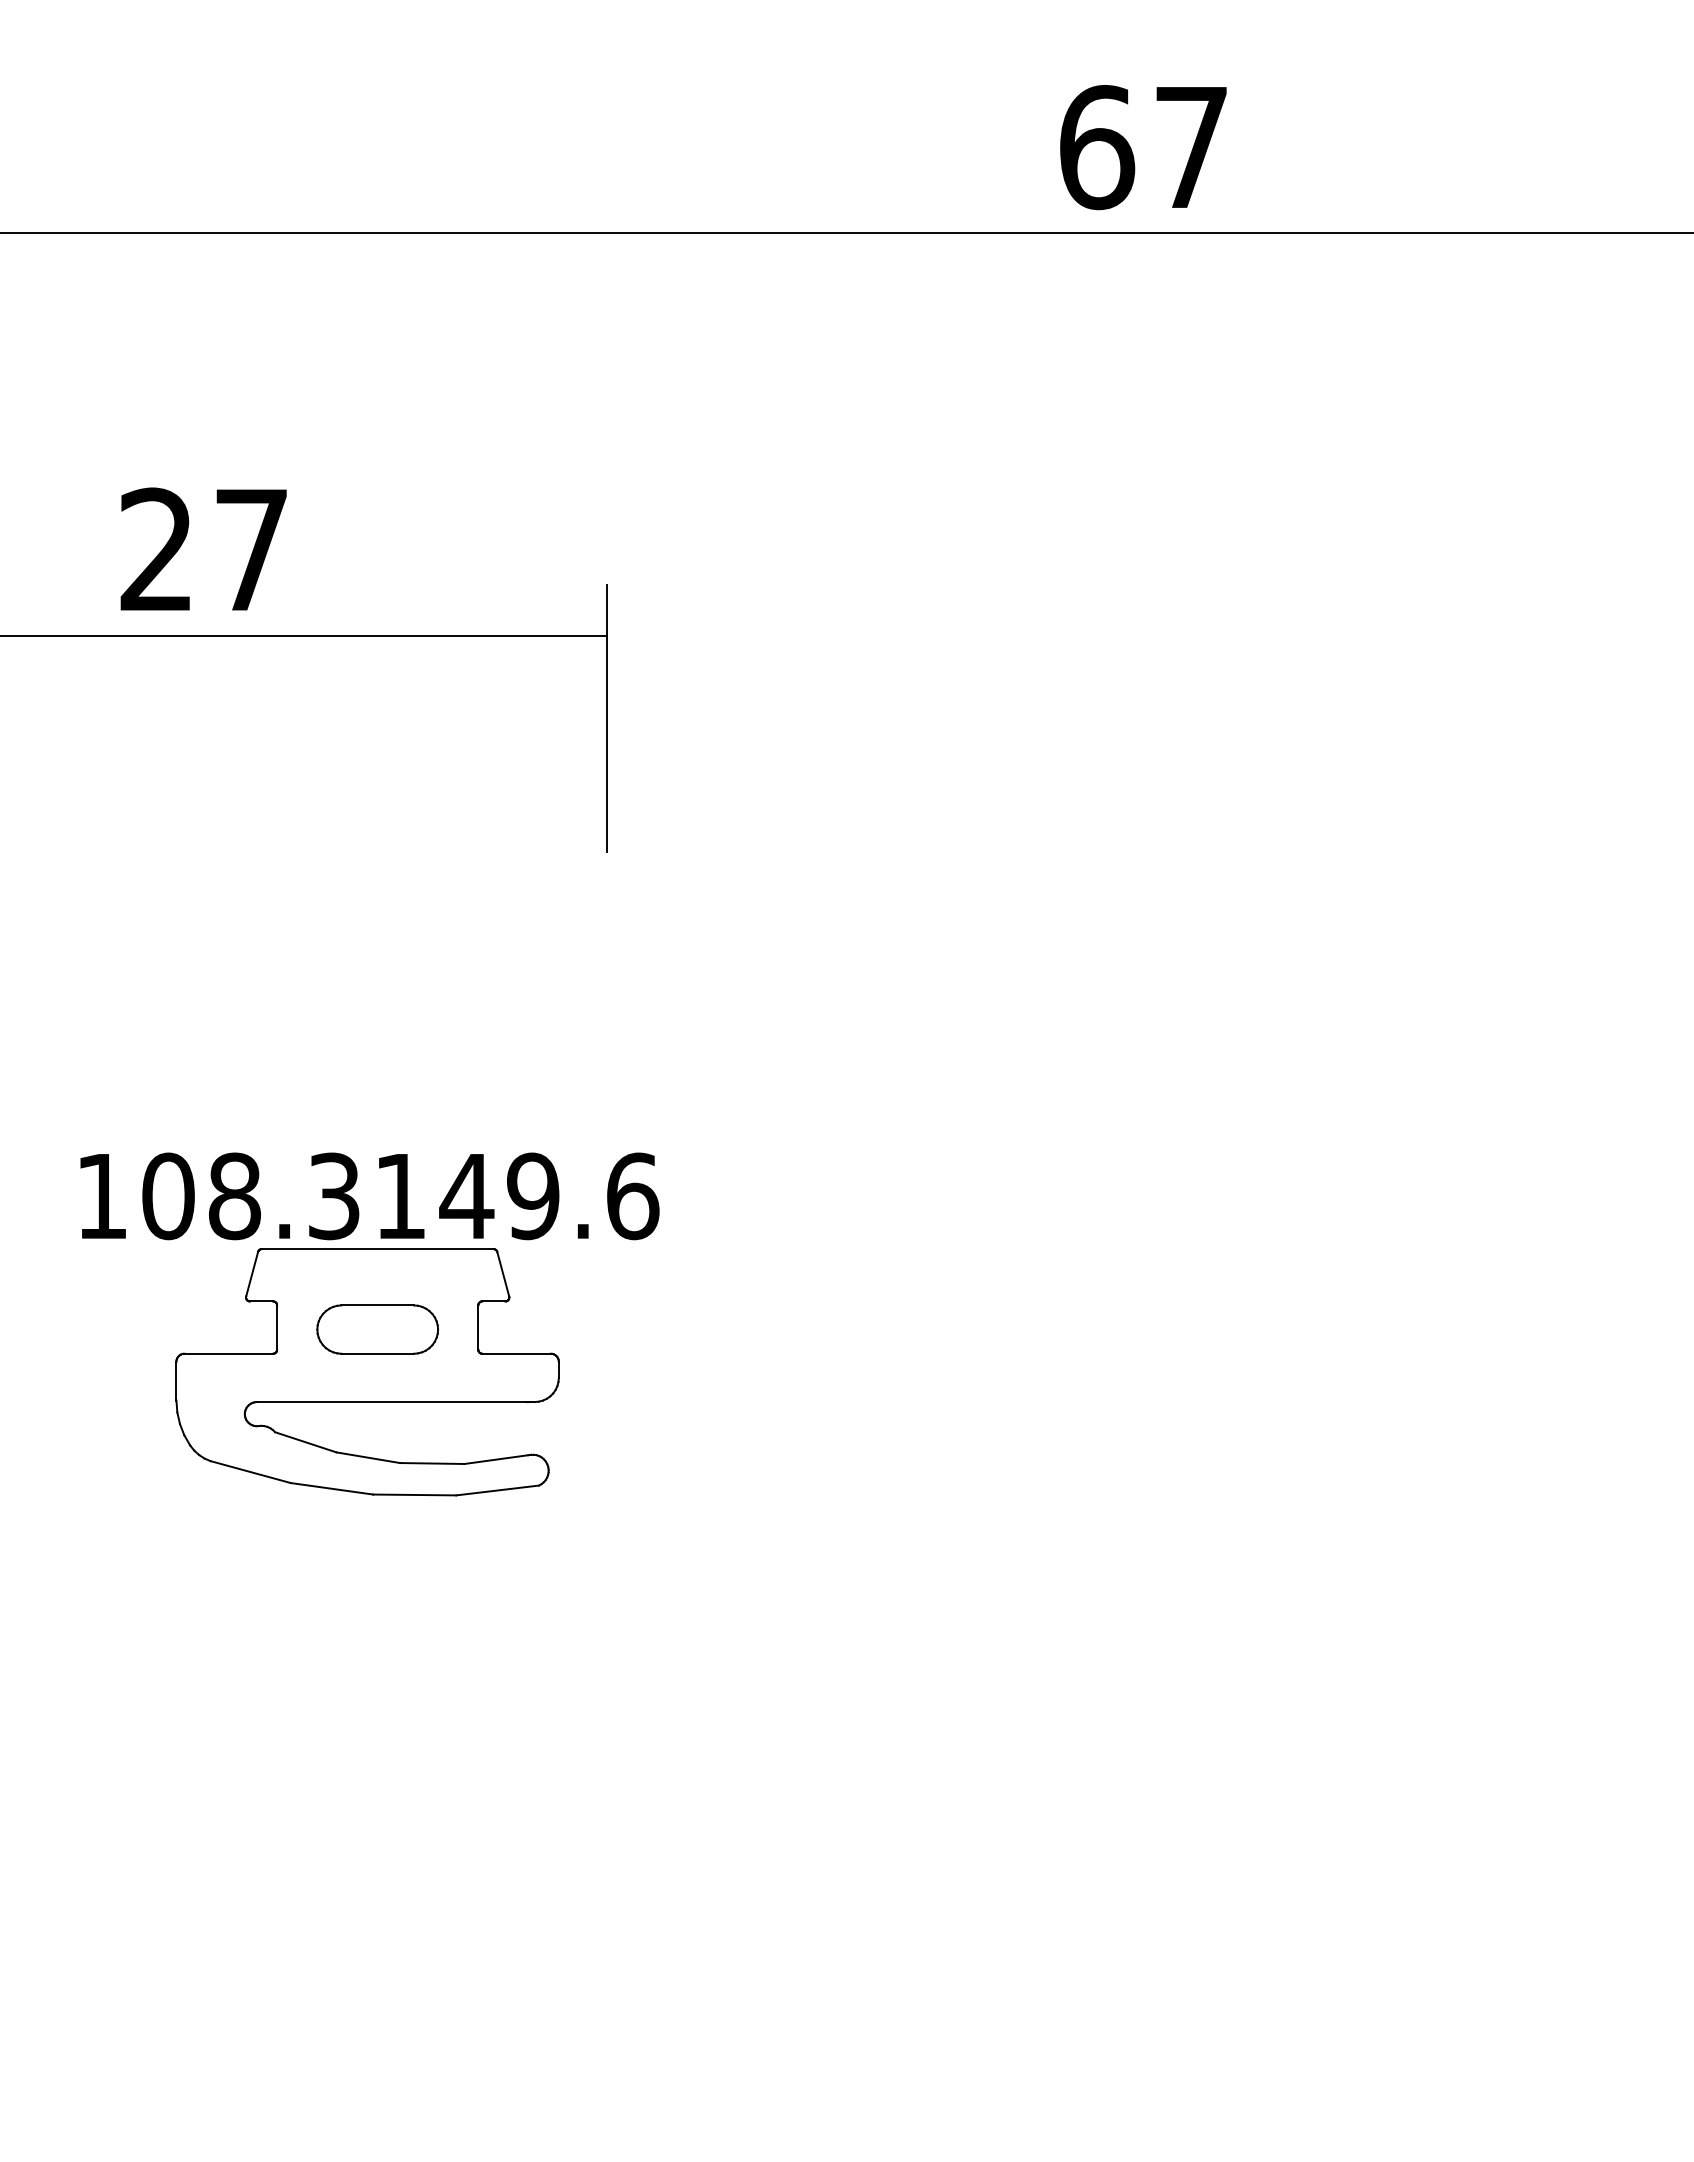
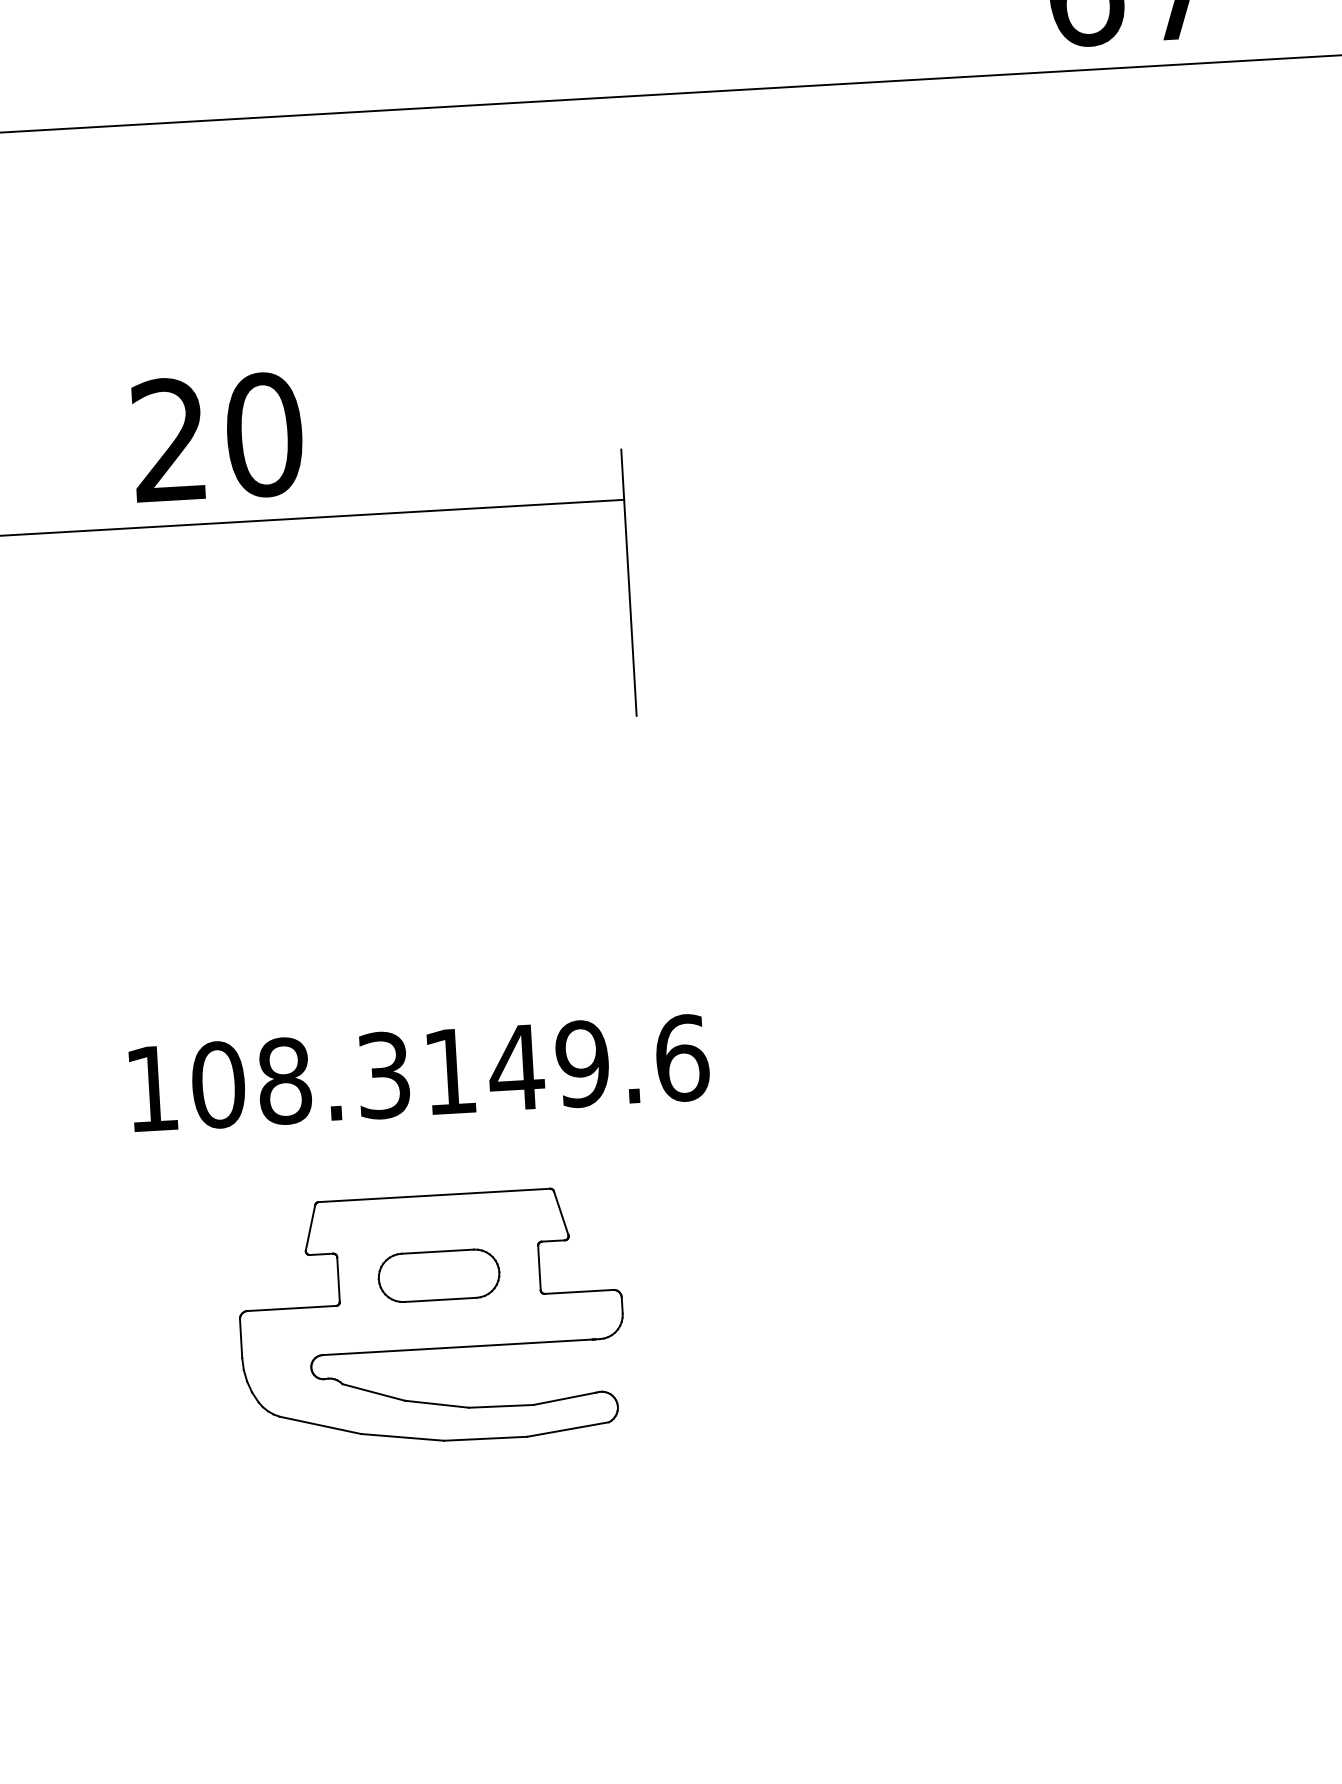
text: (251, 549) -> (264, 434), 27 -> 20
part: (367, 1372) -> (431, 1319), moved

